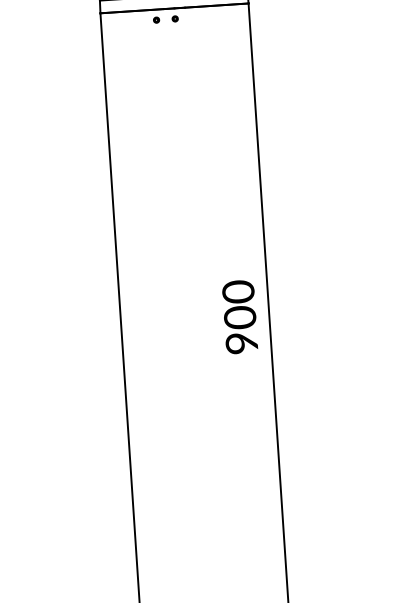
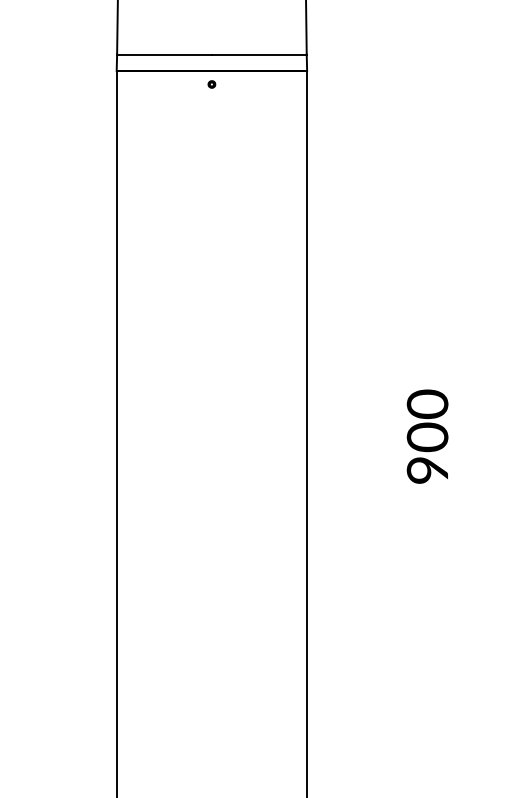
part: (156, 20) -> (187, 84), removed
text: (239, 316) -> (427, 436), moved

